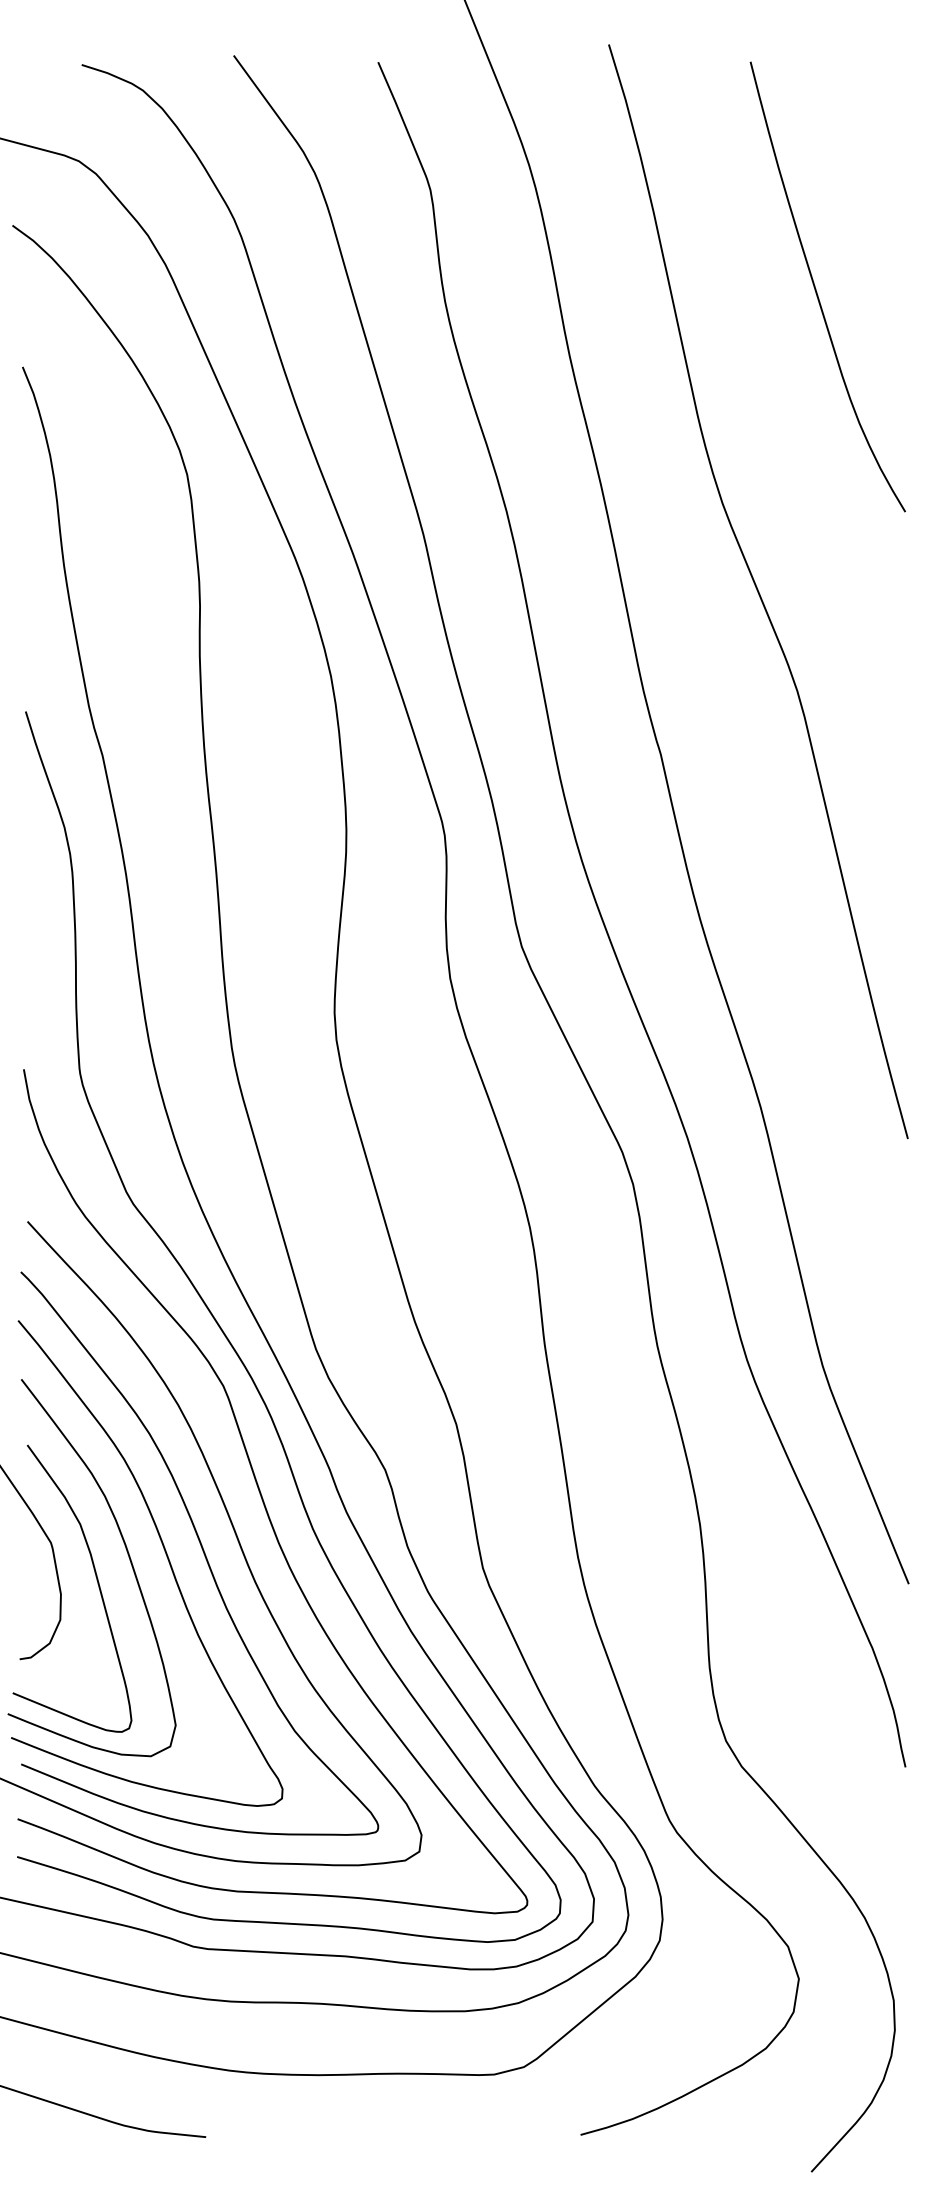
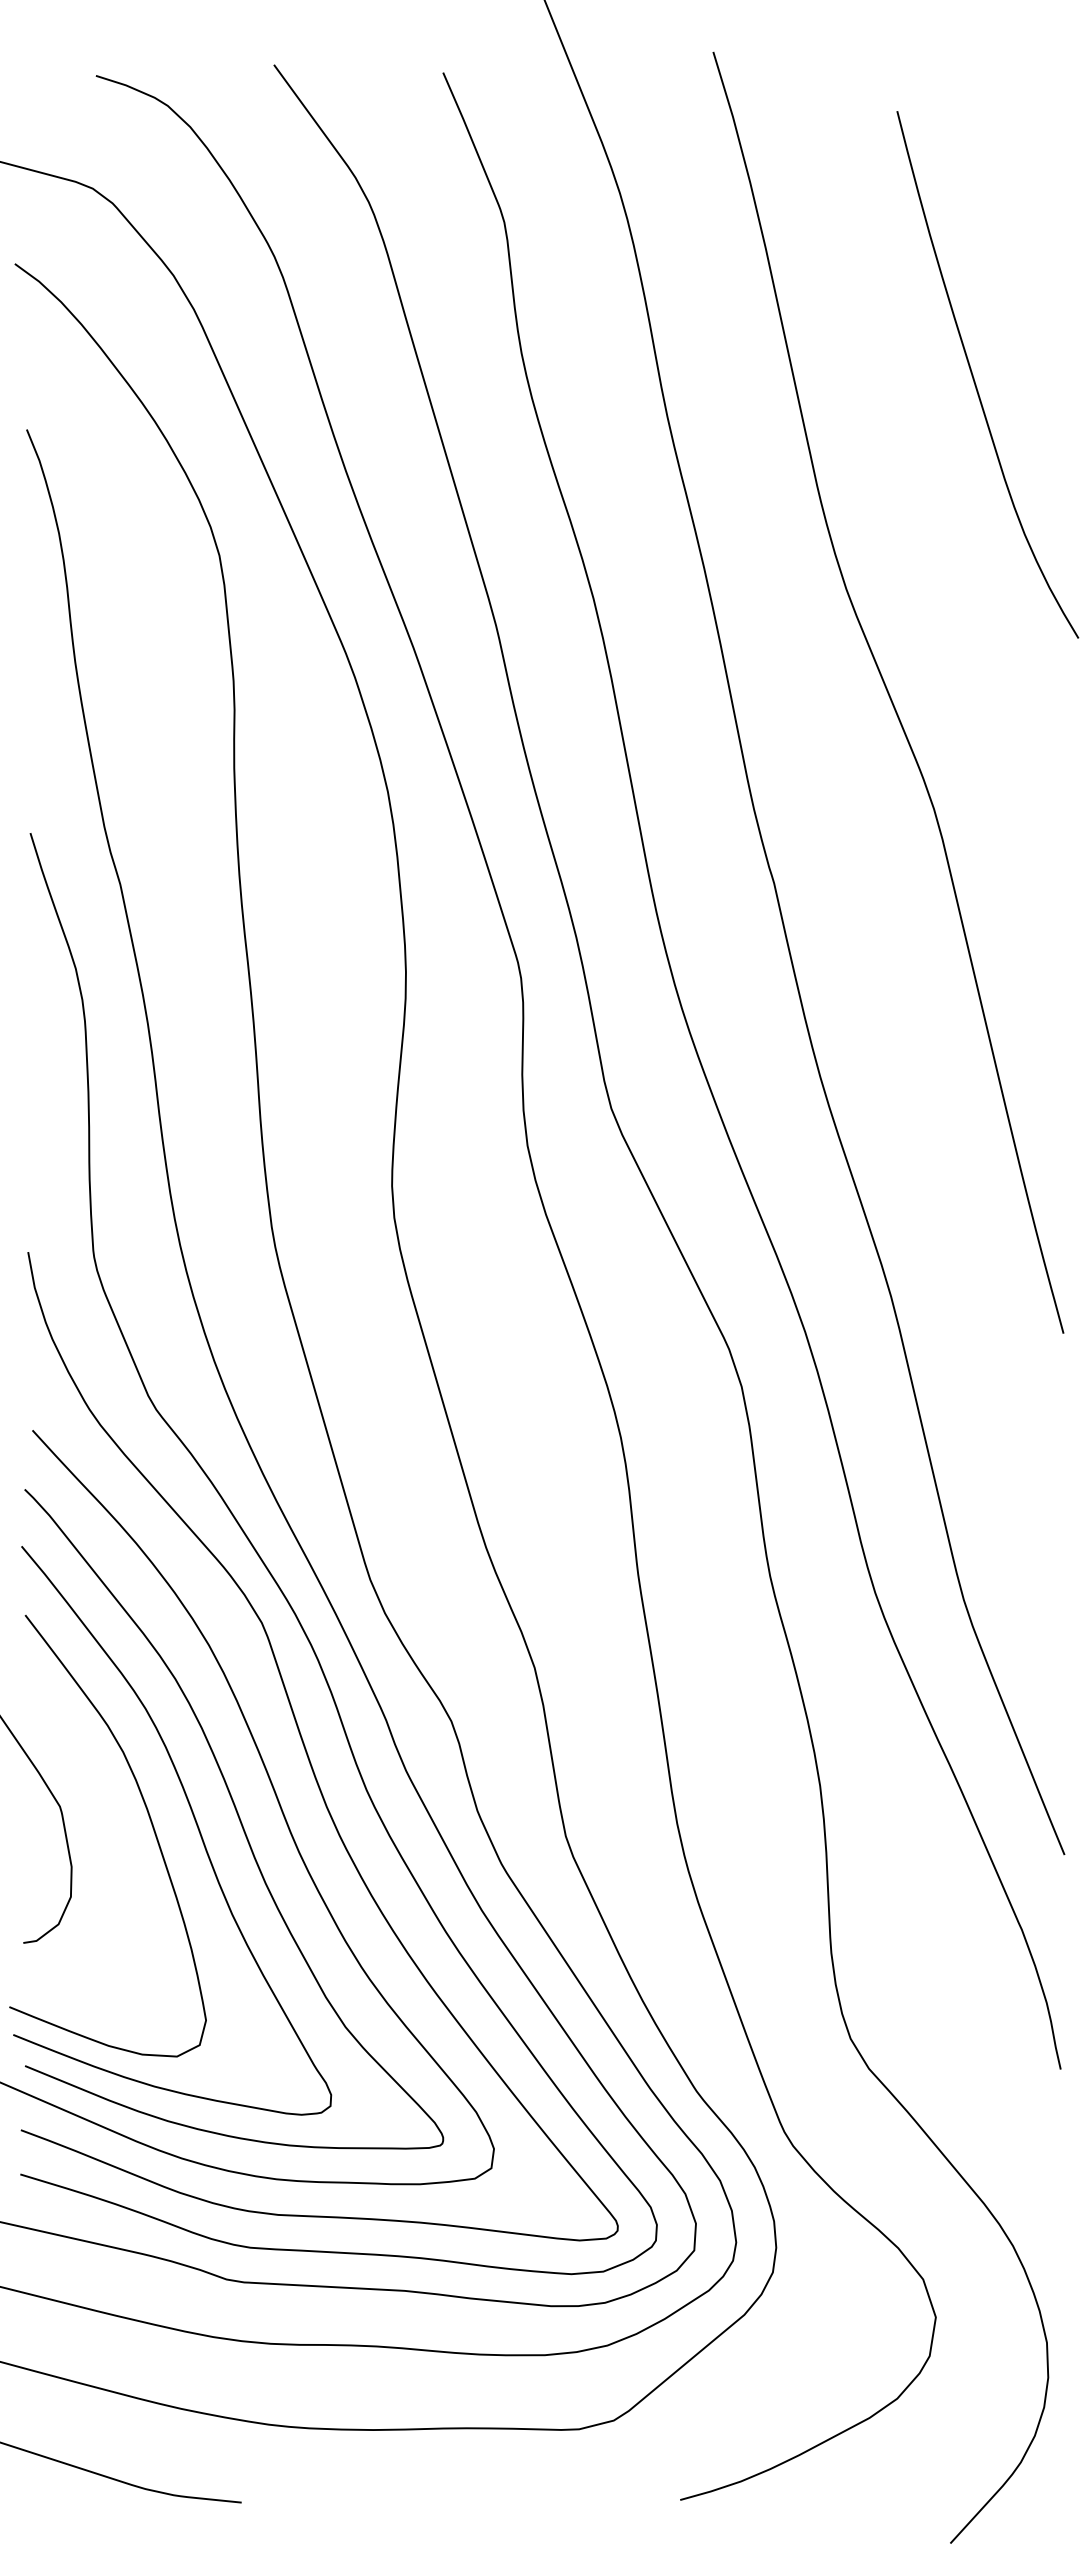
curve: (816, 289) -> (974, 377), moved
curve: (96, 1580) -> (113, 1850), removed

